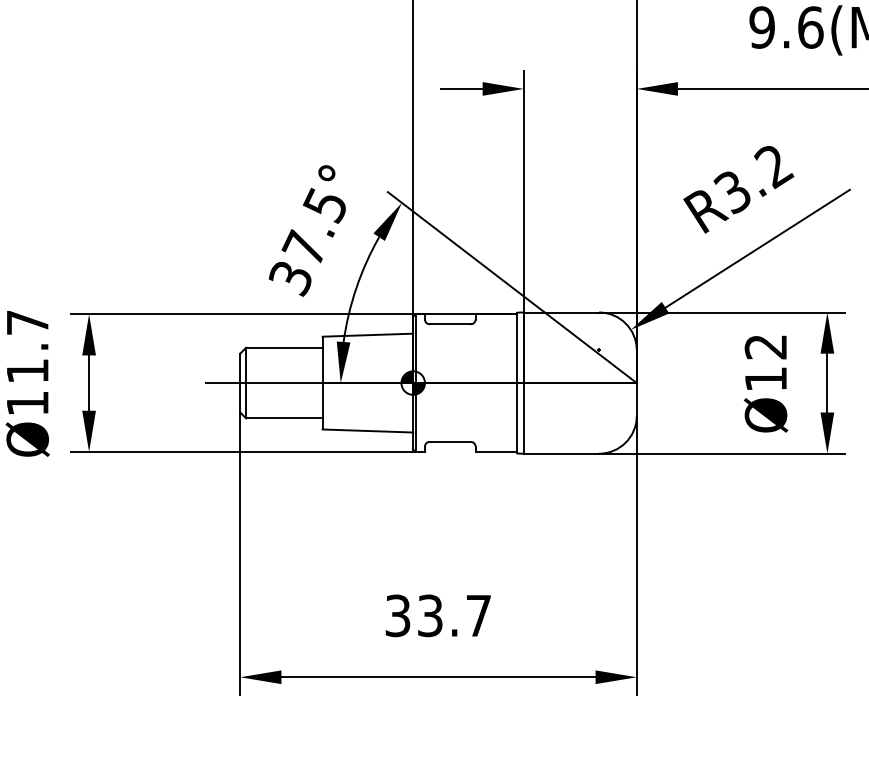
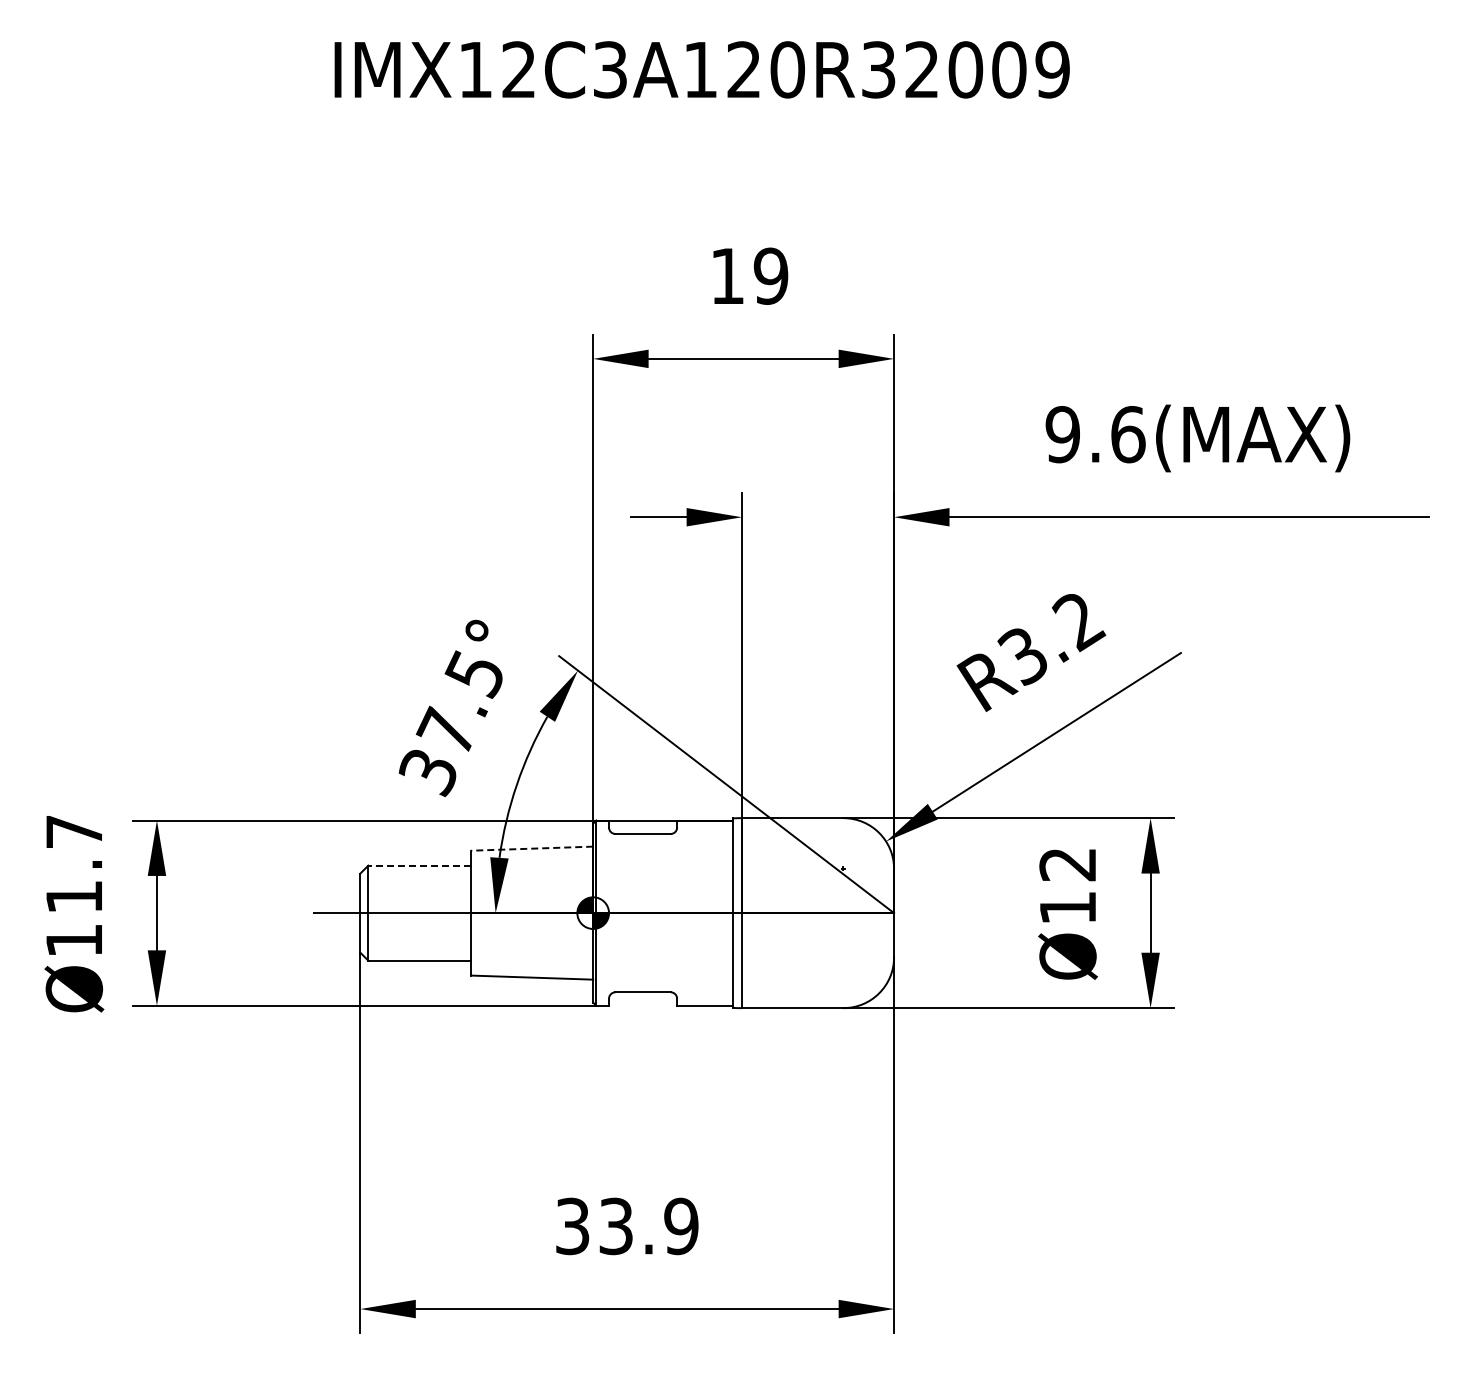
line: (367, 335) -> (531, 848), solid -> dashed
line: (284, 347) -> (419, 865), solid -> dashed
text: (478, 615) -> (681, 1226), 33.7 -> 33.9

